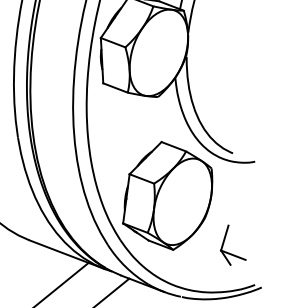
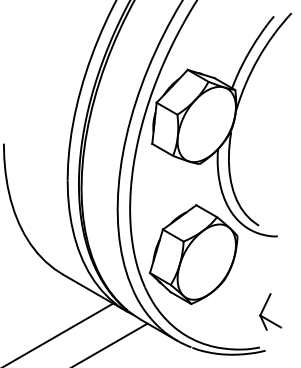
part: (224, 243) -> (264, 309), moved

